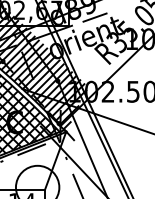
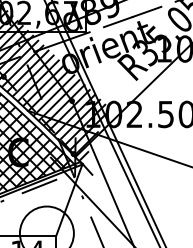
line: (117, 9) -> (146, 11), added

